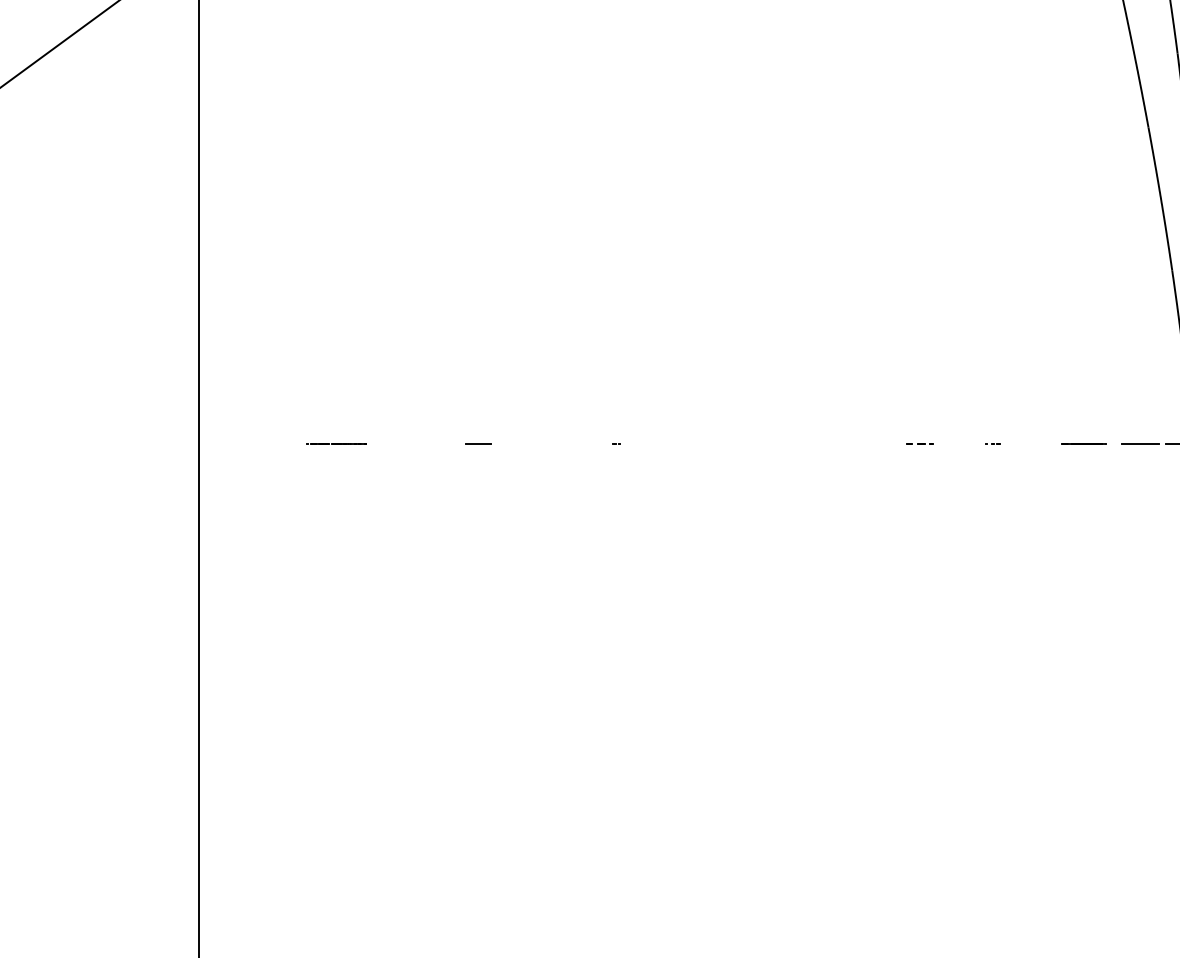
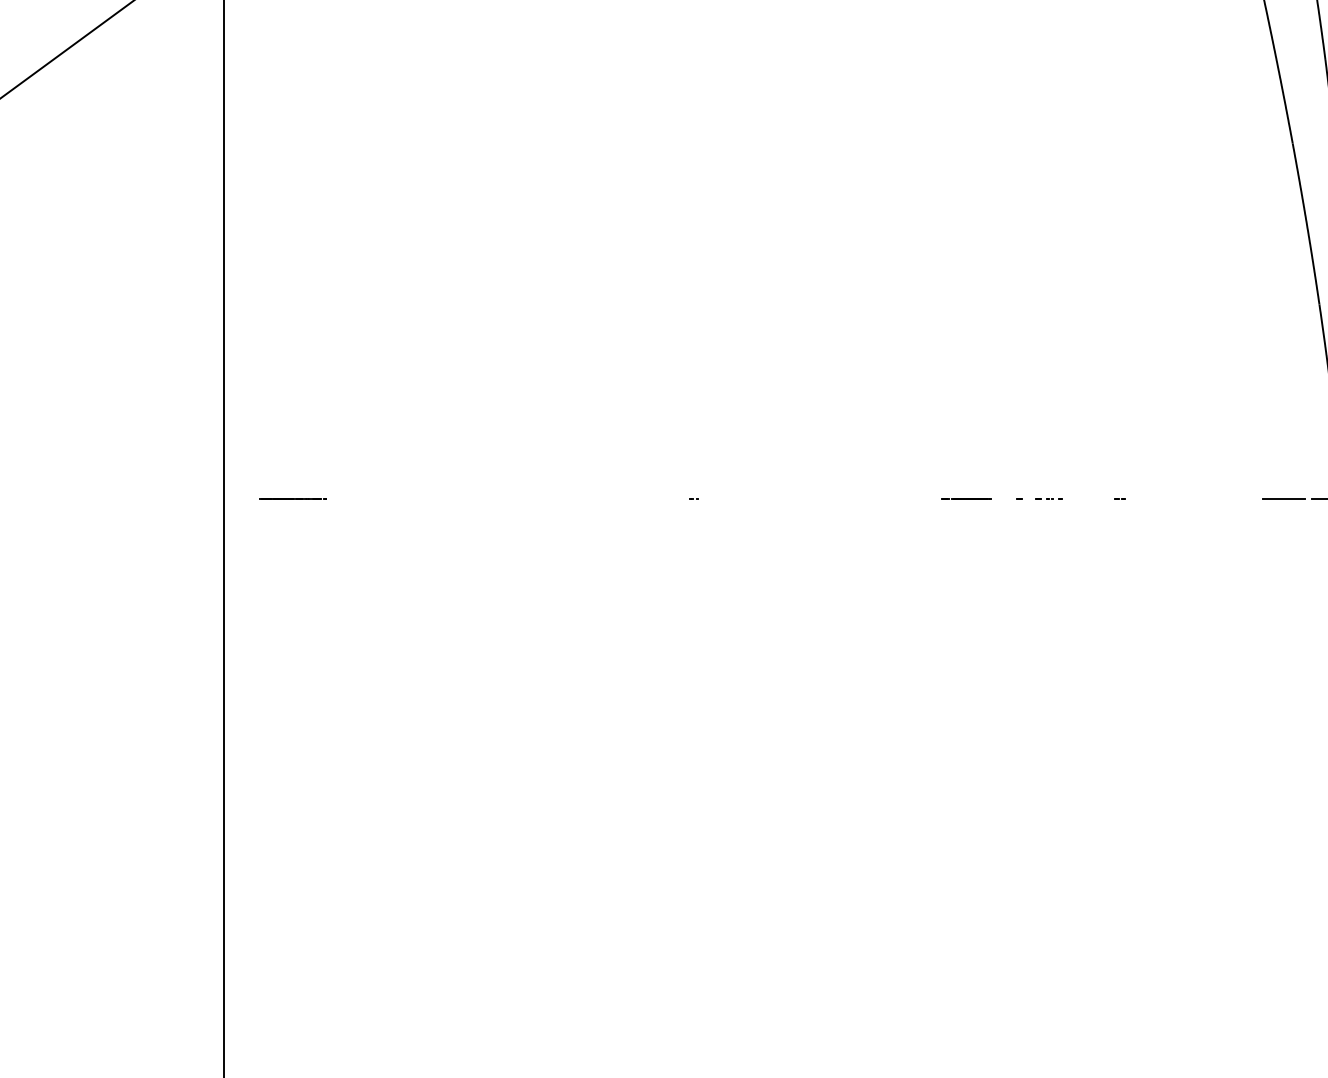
line: (336, 443) -> (293, 499), moved
line: (478, 443) -> (538, 499), removed
line: (1083, 443) -> (966, 499), moved

